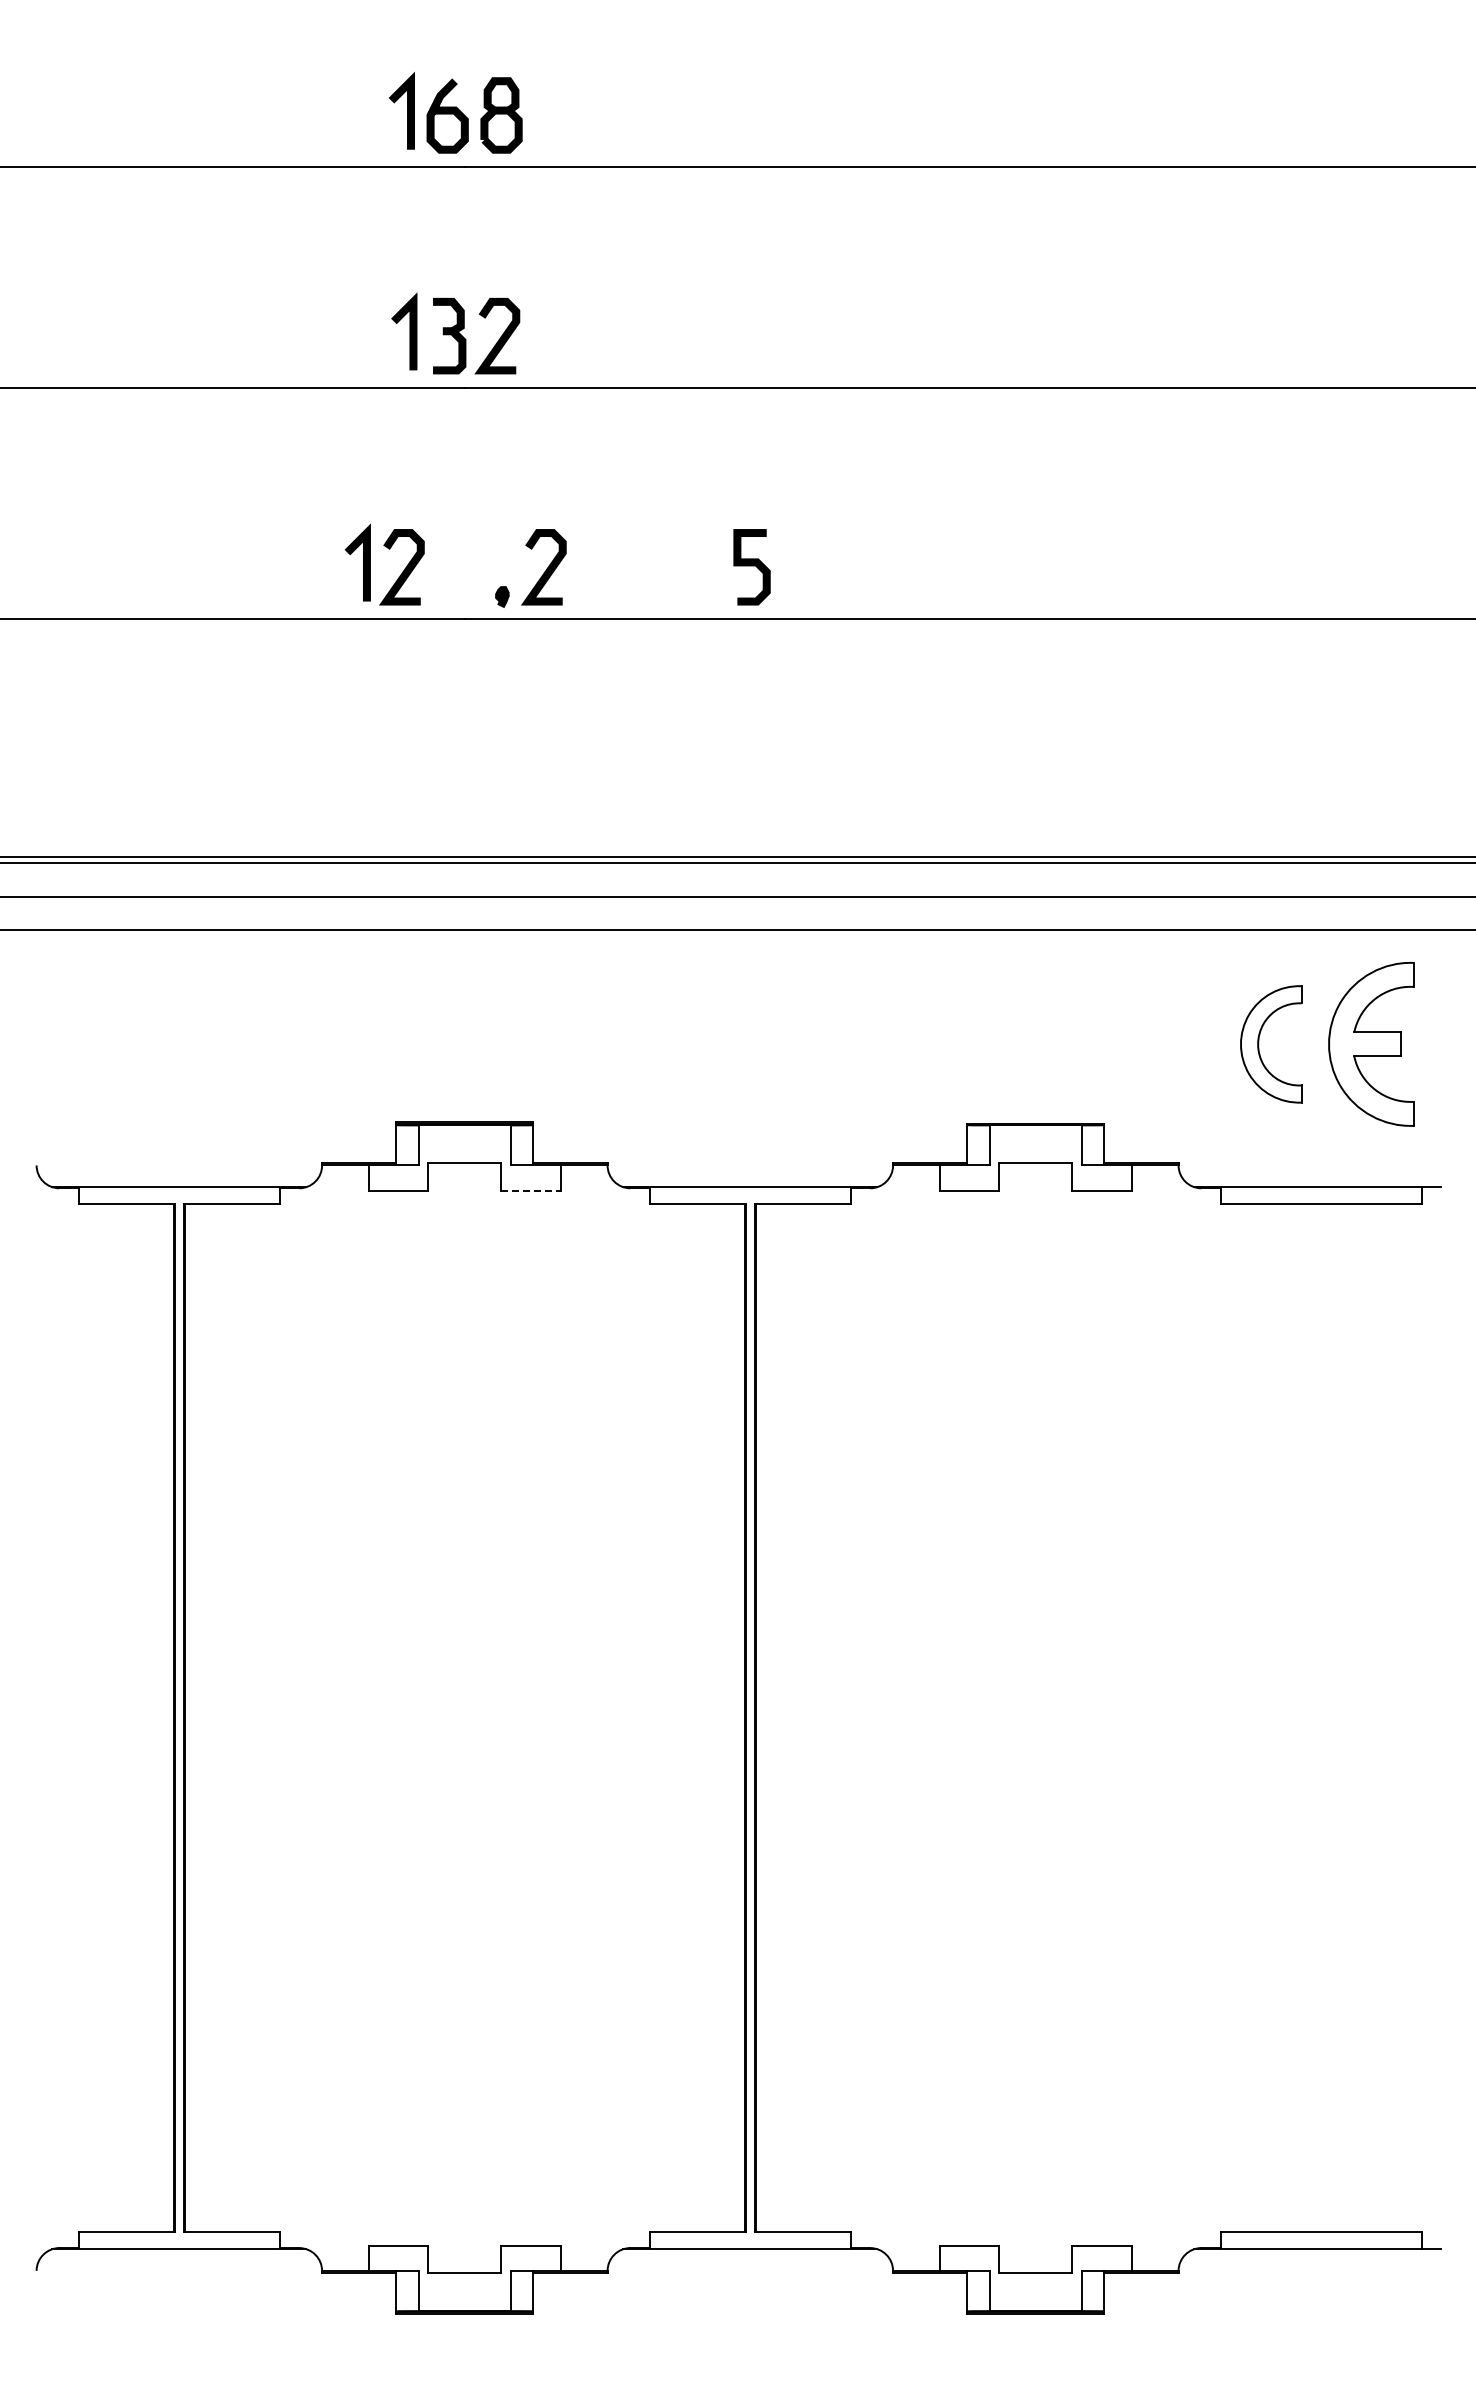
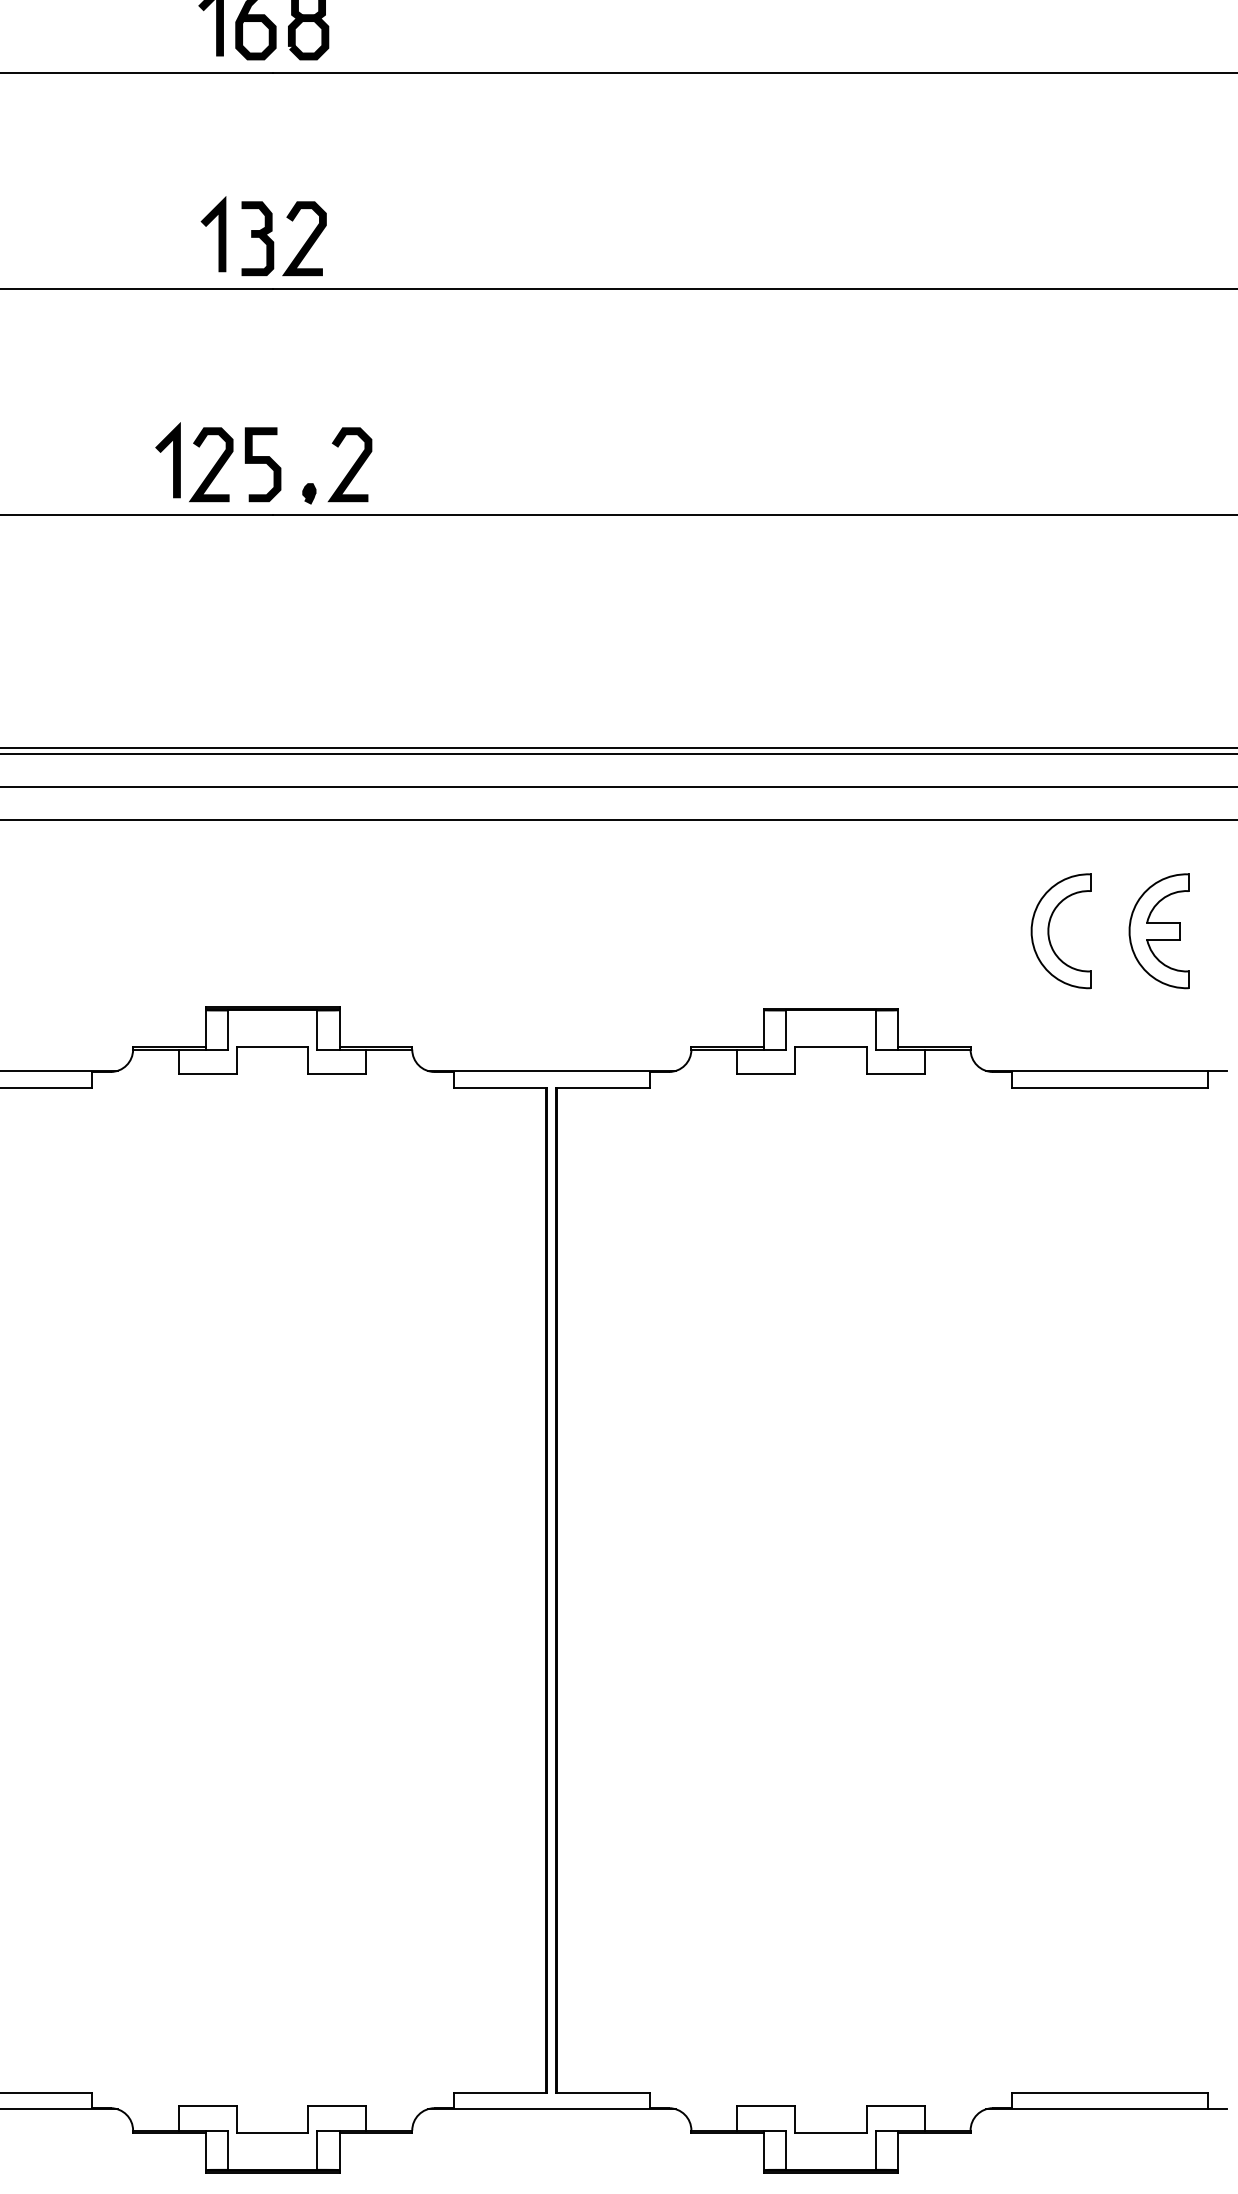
curve: (751, 566) -> (262, 463), moved
part: (1371, 1044) -> (1159, 931), size x0.71
line: (531, 1190) -> (337, 1074), dashed -> solid

